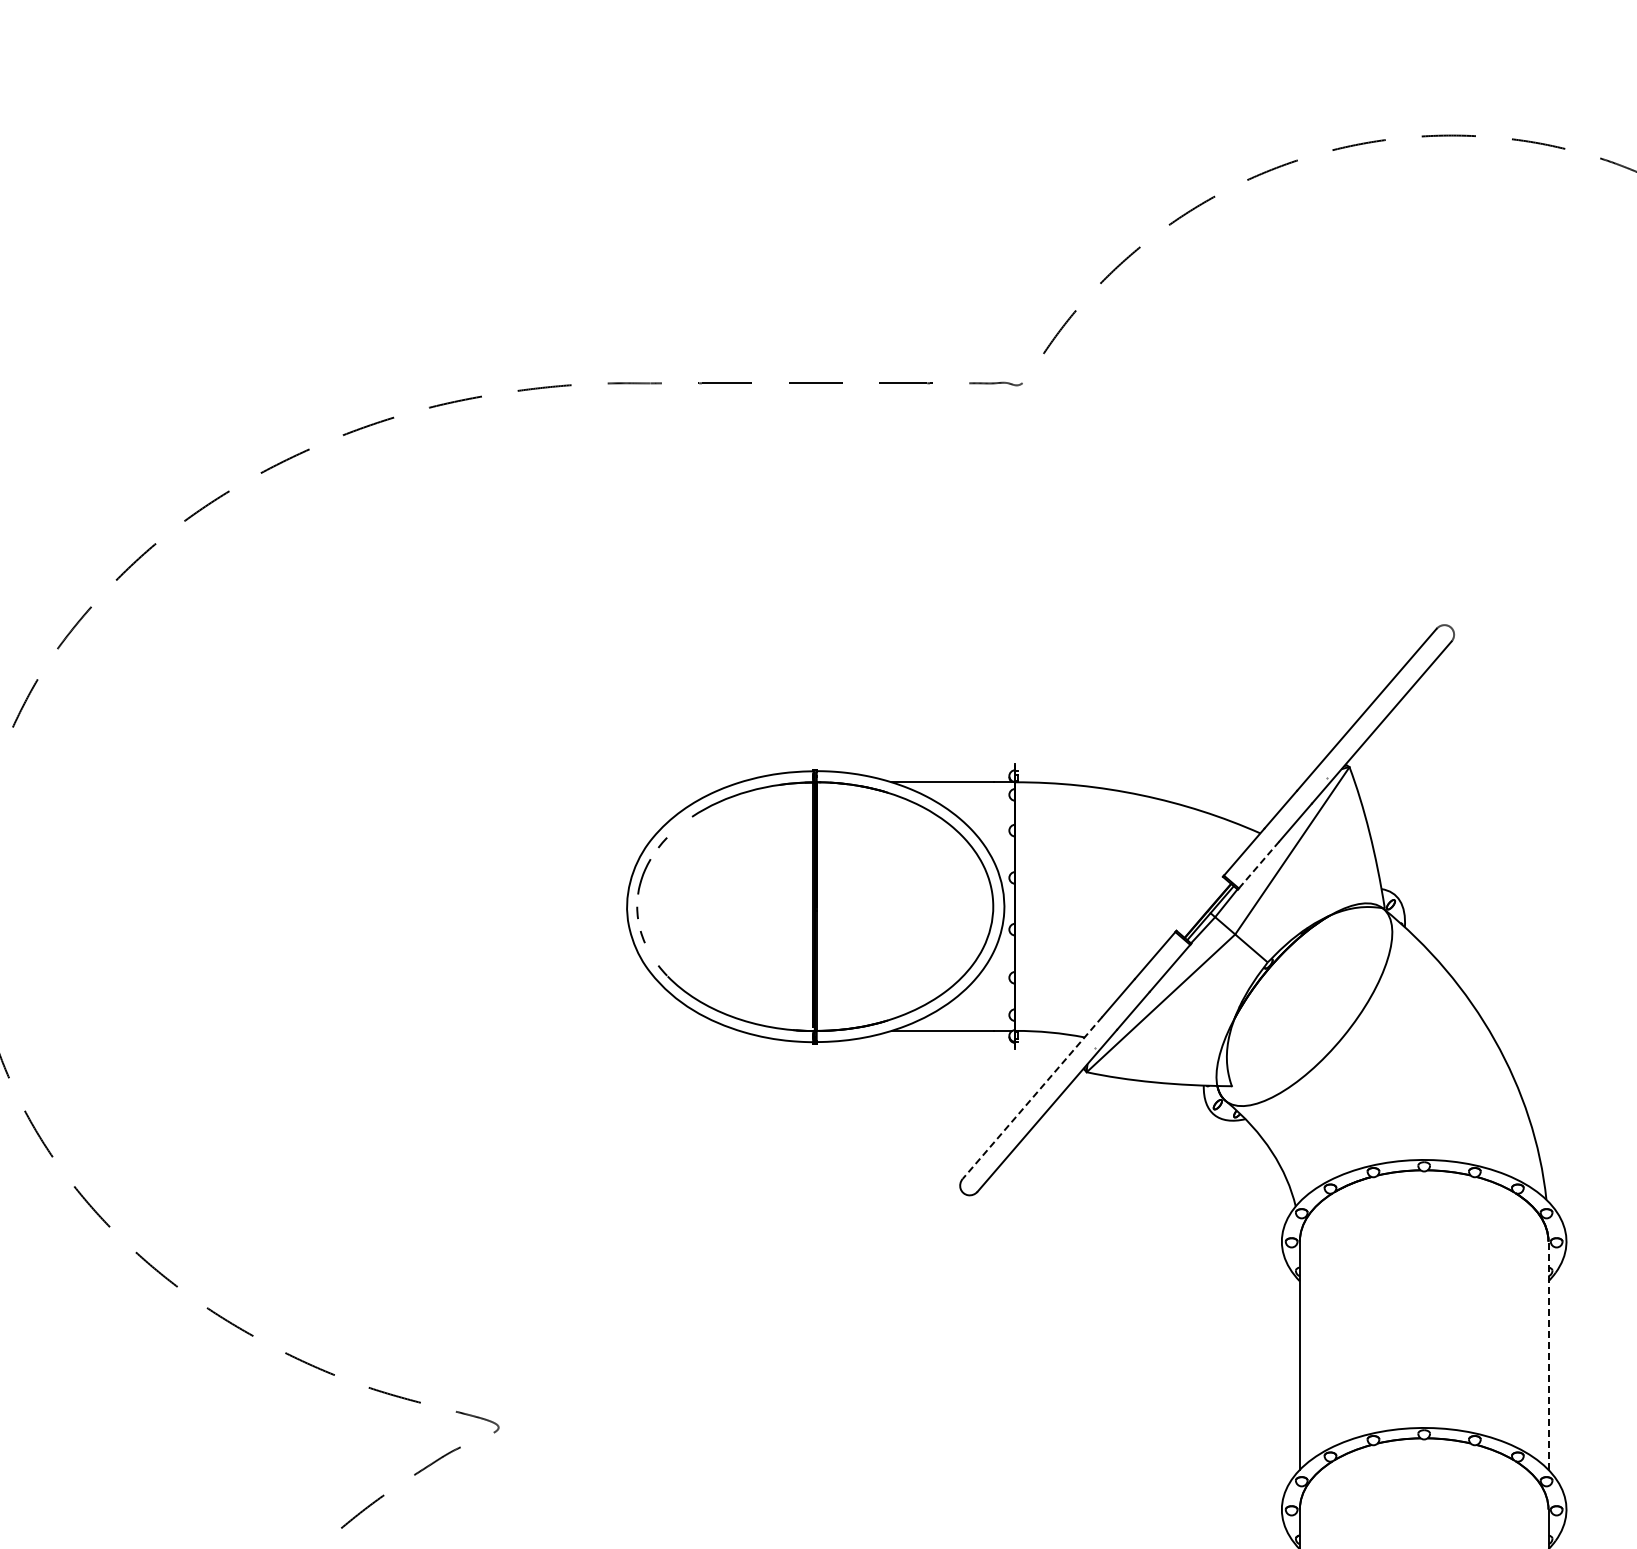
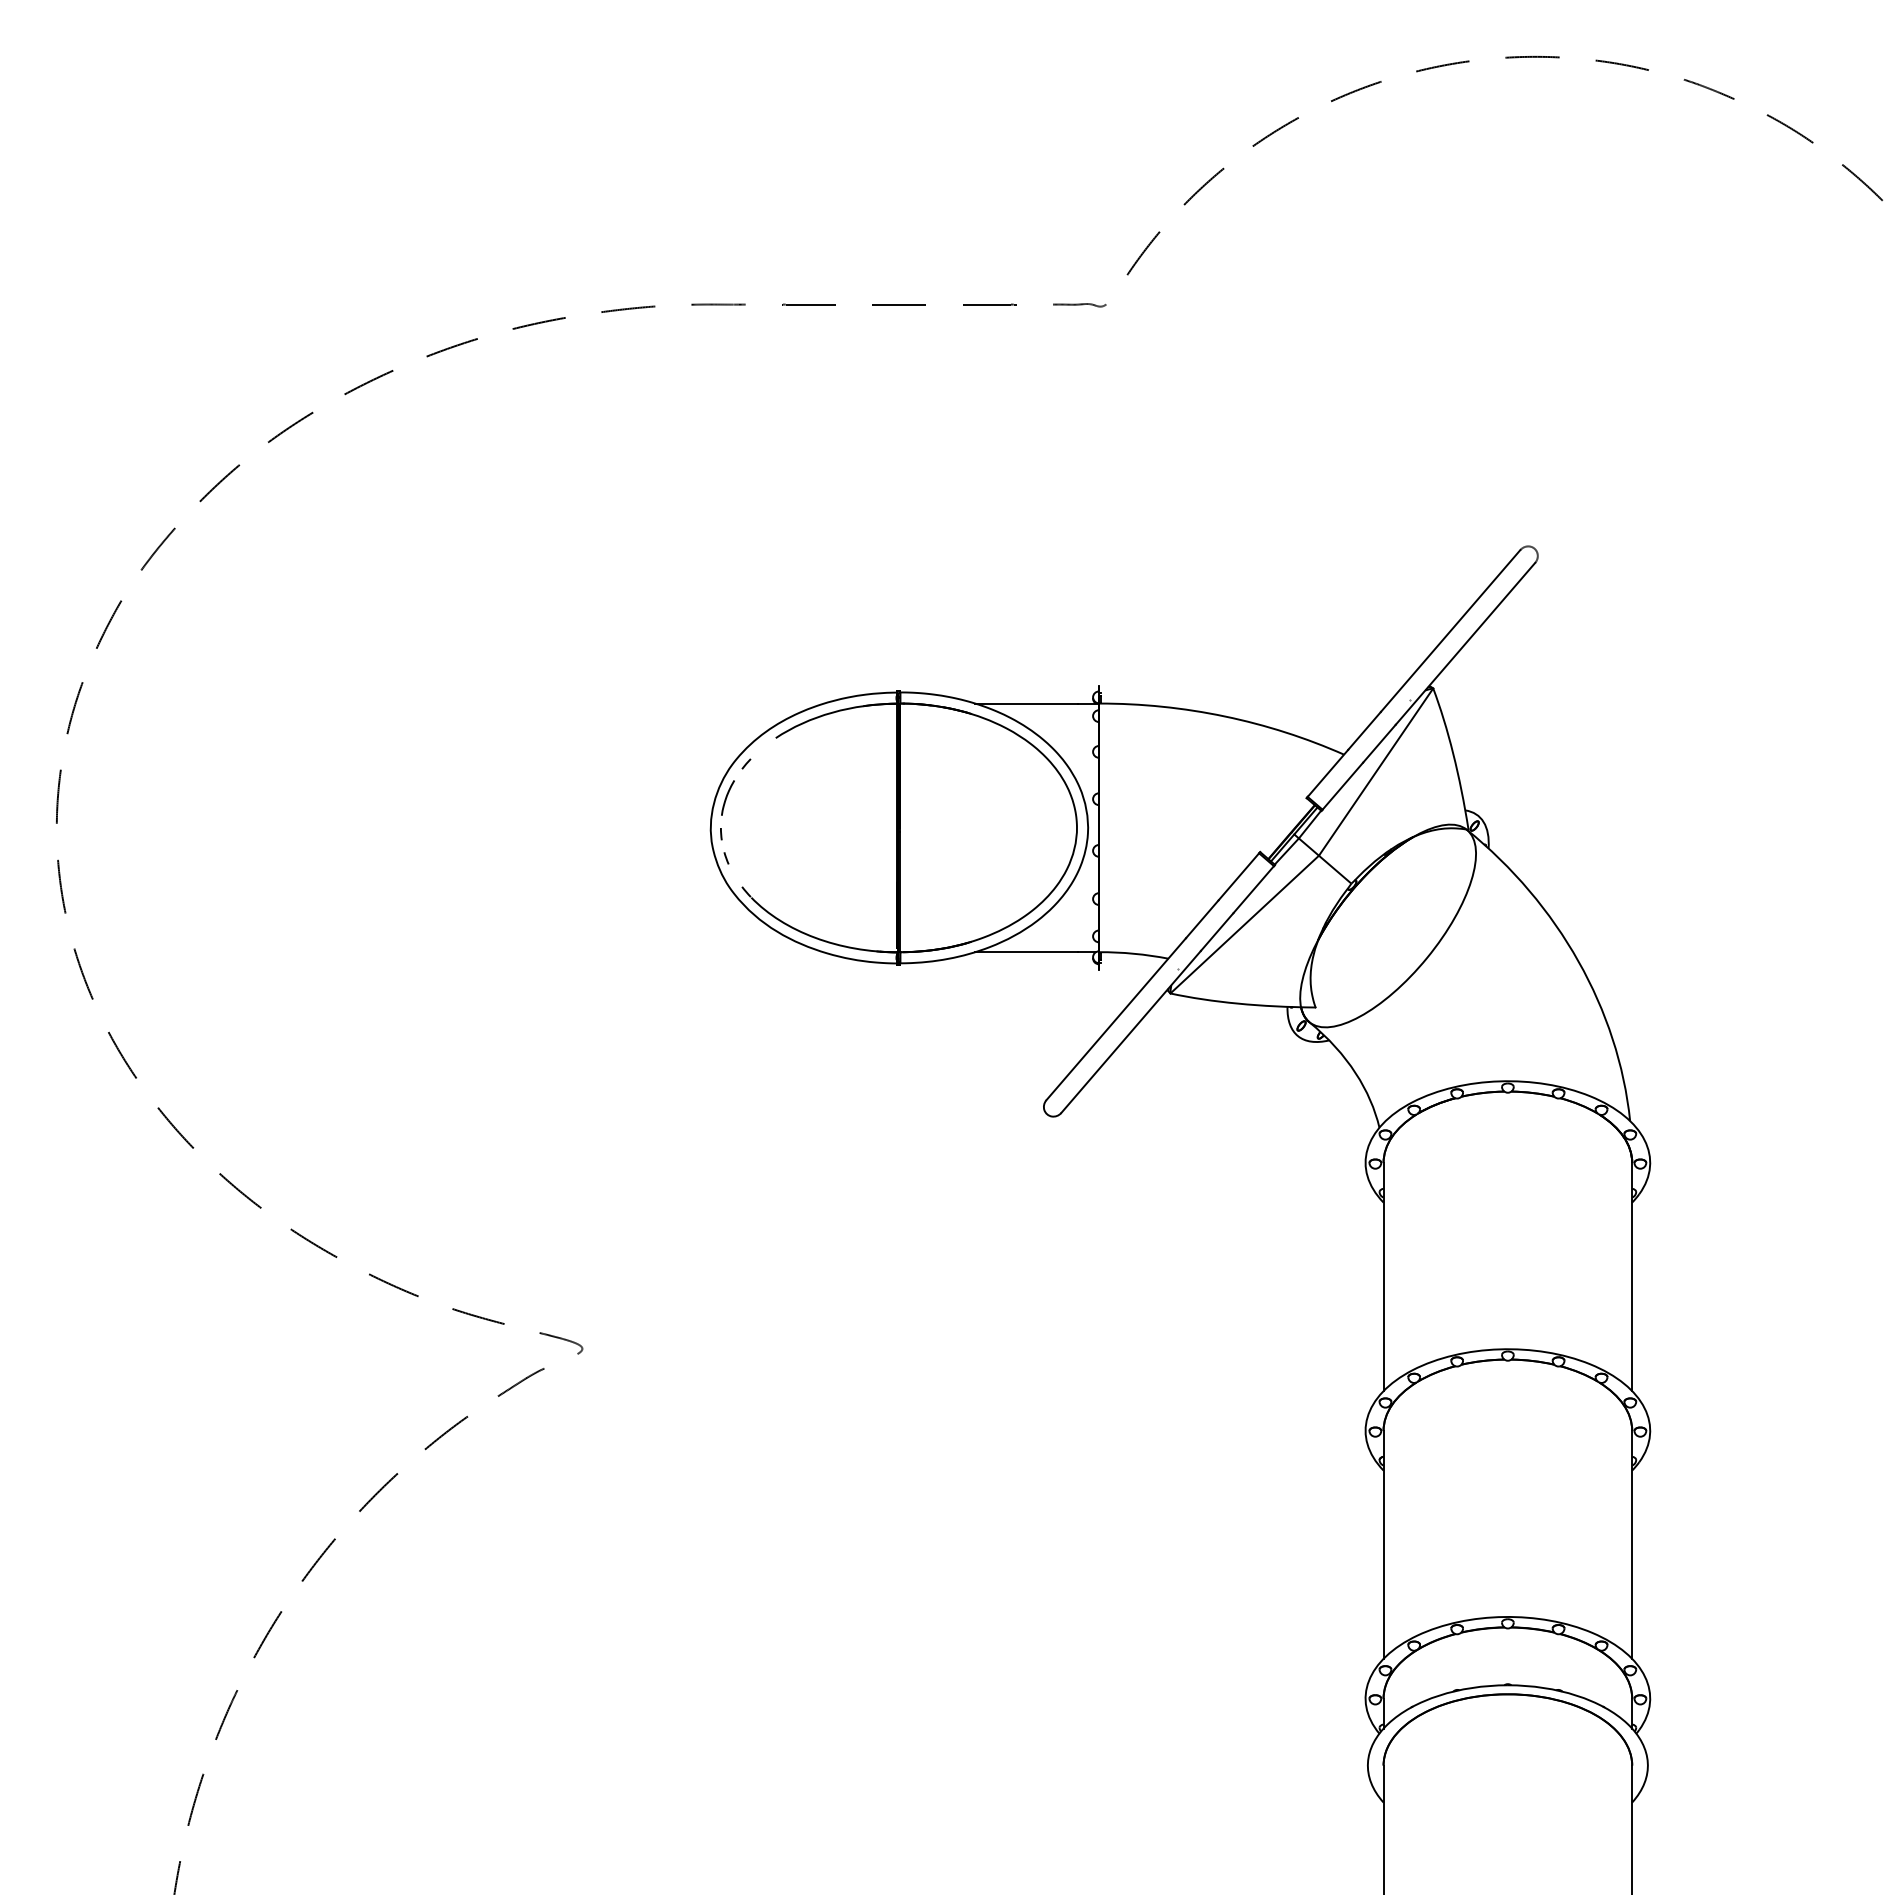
line: (1259, 864) -> (1343, 785), dashed -> solid
line: (1032, 1098) -> (1116, 1019), dashed -> solid
line: (1548, 1355) -> (1632, 1276), dashed -> solid

